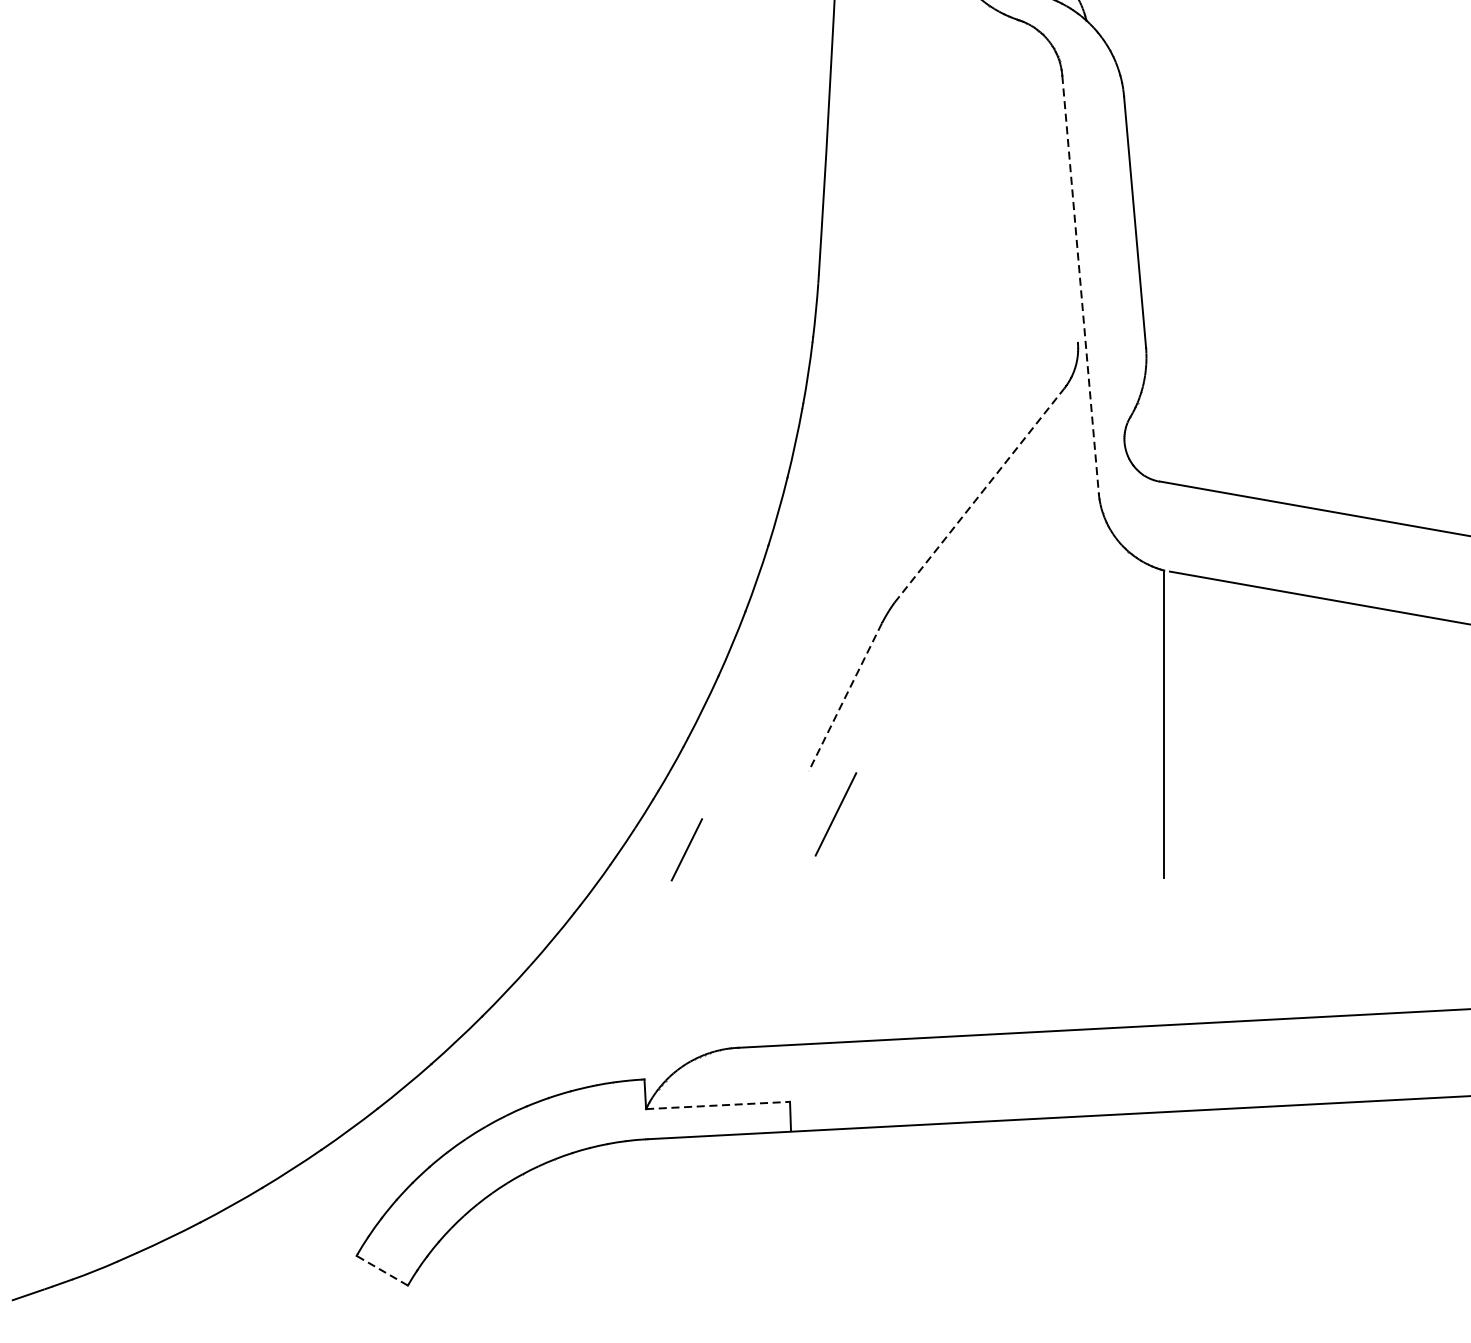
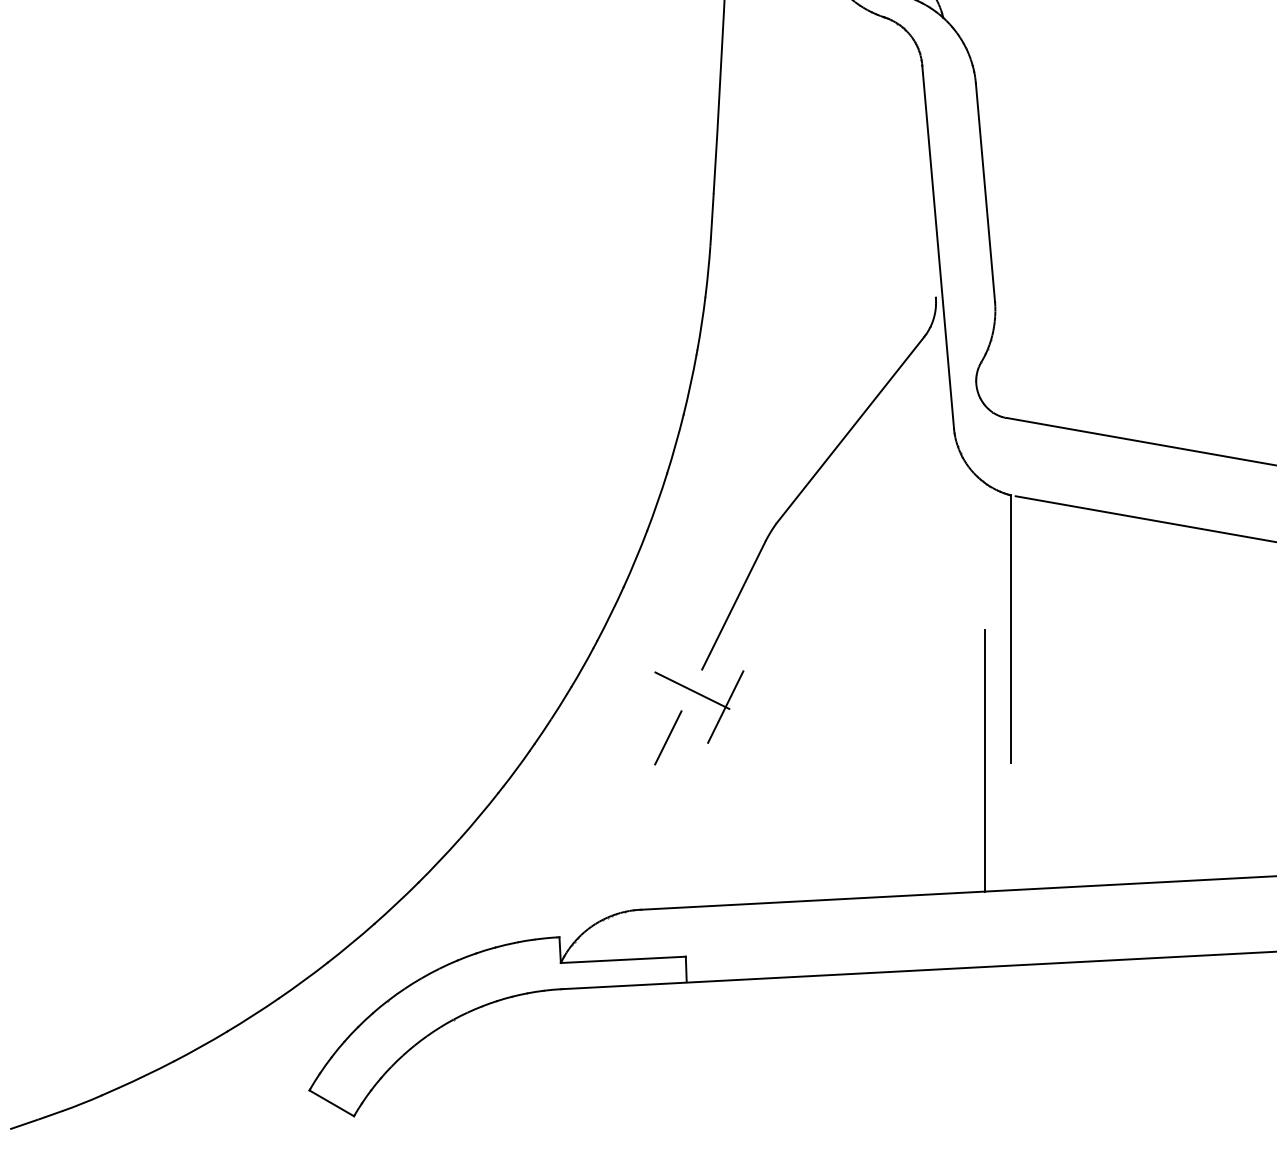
line: (1080, 285) -> (938, 247), dashed -> solid
line: (979, 495) -> (850, 430), dashed -> solid
line: (844, 697) -> (733, 605), dashed -> solid
line: (797, 795) -> (692, 690), added
line: (687, 849) -> (668, 737), moved
line: (1133, 875) -> (984, 760), added
line: (718, 1105) -> (623, 959), dashed -> solid
line: (381, 1270) -> (331, 1103), dashed -> solid

